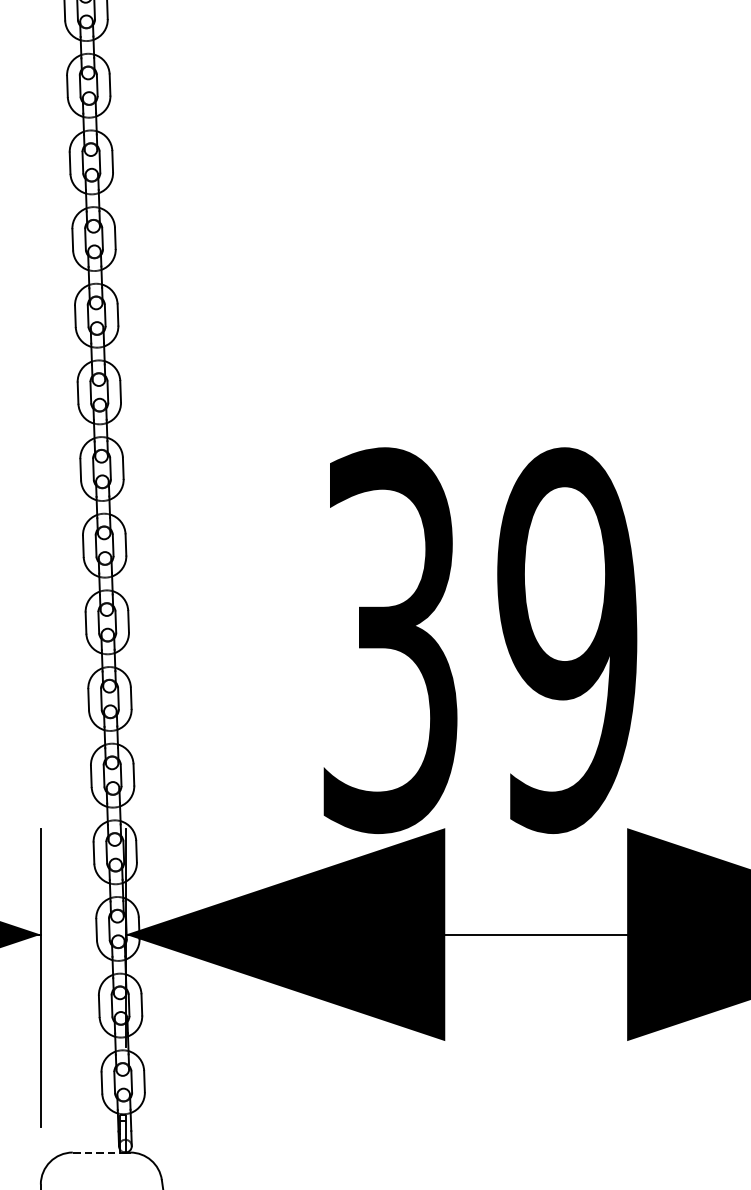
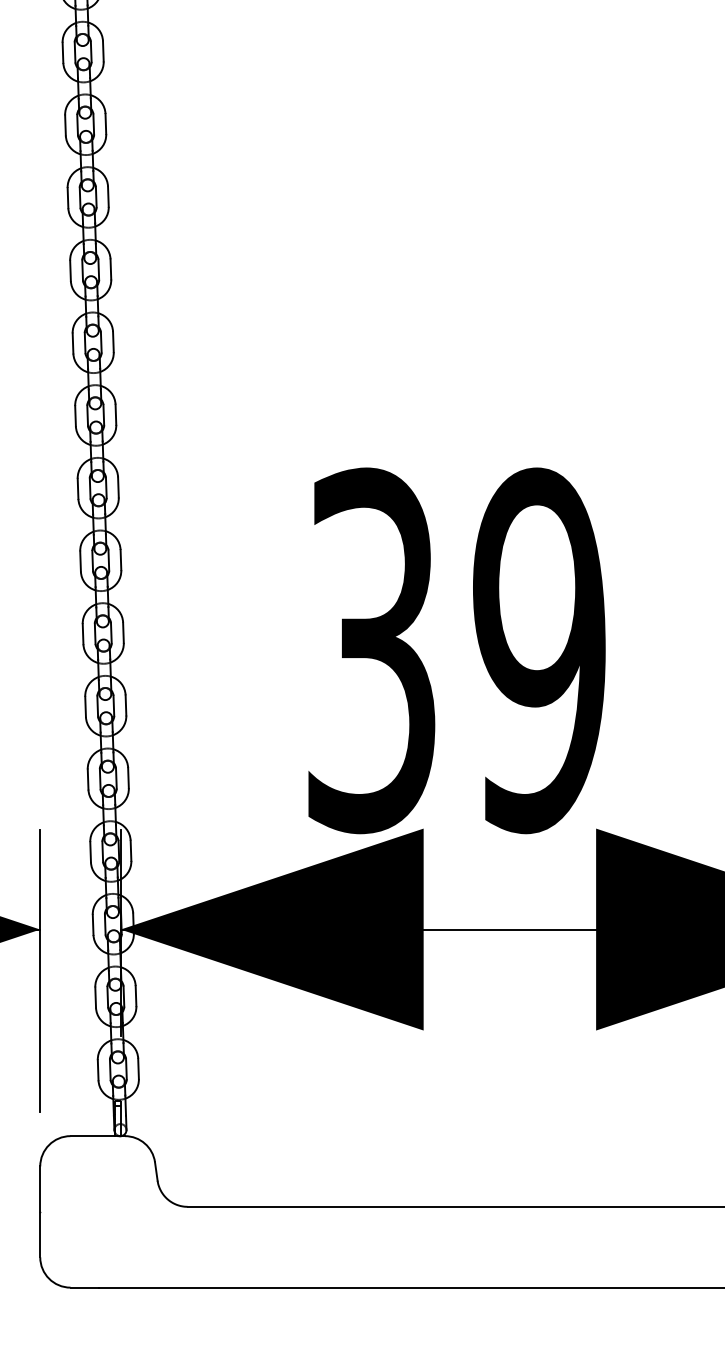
line: (98, 1152) -> (94, 1136), dashed -> solid

